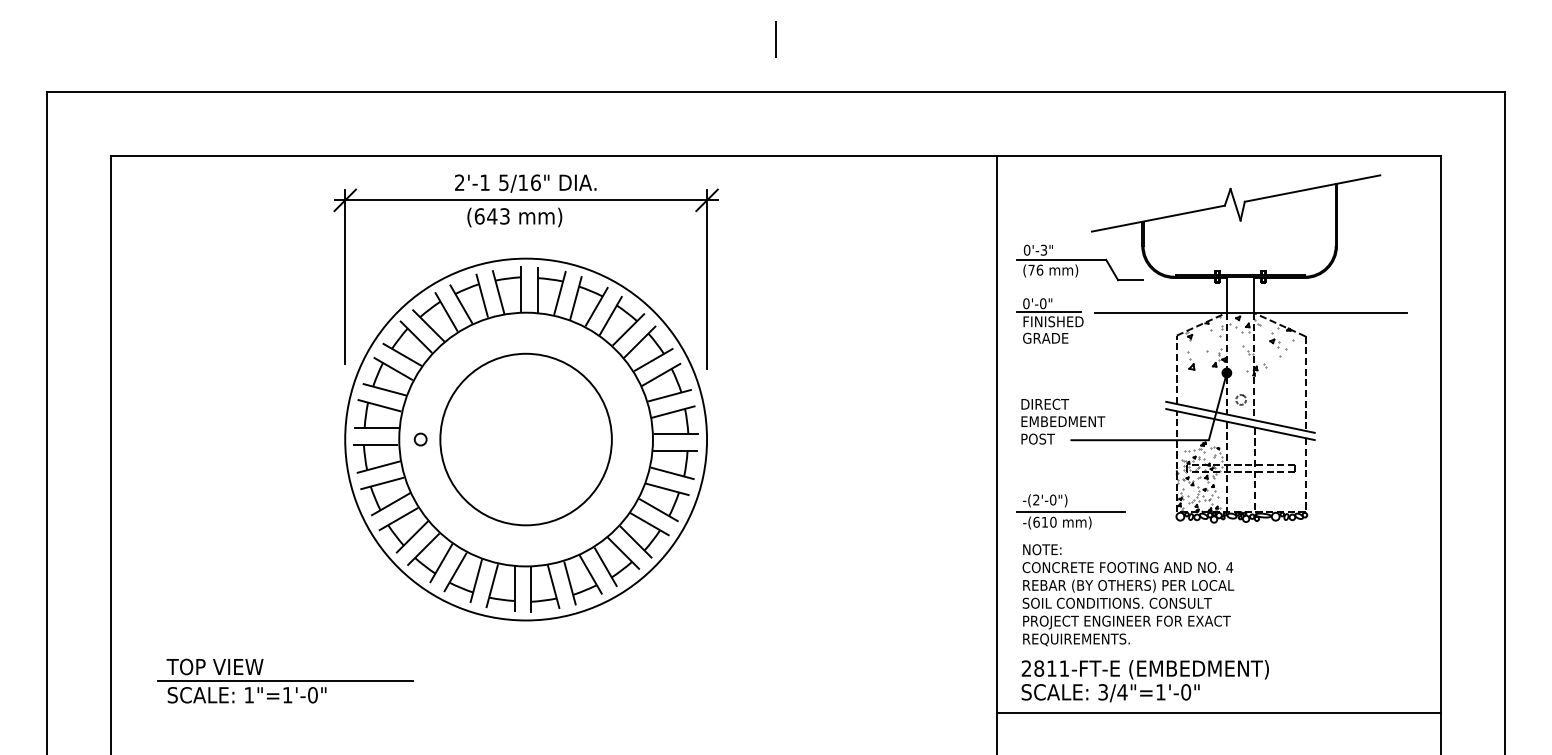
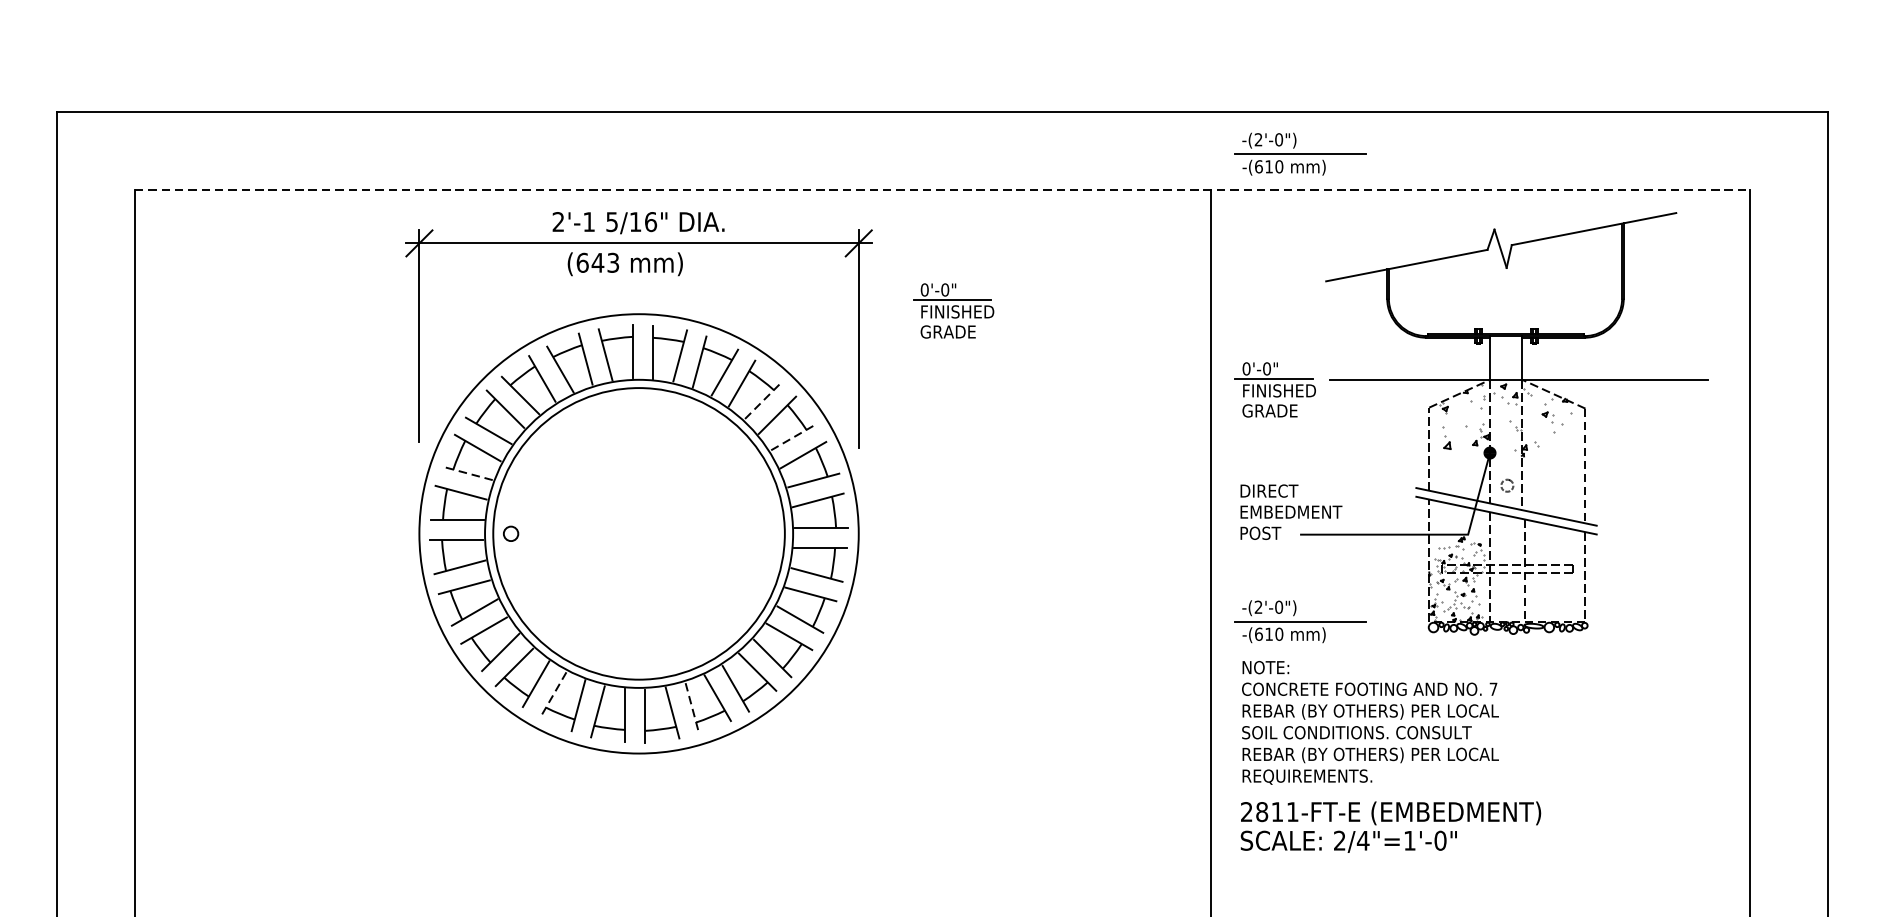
line: (775, 39) -> (941, 48), removed
part: (1070, 126) -> (1300, 153), added
line: (776, 156) -> (943, 190), solid -> dashed
part: (784, 255) -> (952, 310), added
part: (1079, 262) -> (1311, 318), removed
line: (628, 329) -> (763, 400), solid -> dashed
line: (653, 359) -> (793, 436), solid -> dashed
line: (384, 389) -> (467, 473), solid -> dashed
circle: (525, 439) -> (638, 533), size x1.4
text: (1229, 567) -> (1493, 689), 4 -> 7
line: (455, 572) -> (553, 695), solid -> dashed
line: (570, 583) -> (692, 708), solid -> dashed
text: (1129, 622) -> (1371, 756), PROJECT ENGINEER FOR EXACT -> REBAR (BY OTHERS) PER LOCAL
part: (285, 680) -> (346, 826), removed
text: (1102, 692) -> (1338, 841), 3/4"=1'-0" -> 2/4"=1'-0"
line: (1218, 713) -> (1479, 866), removed

